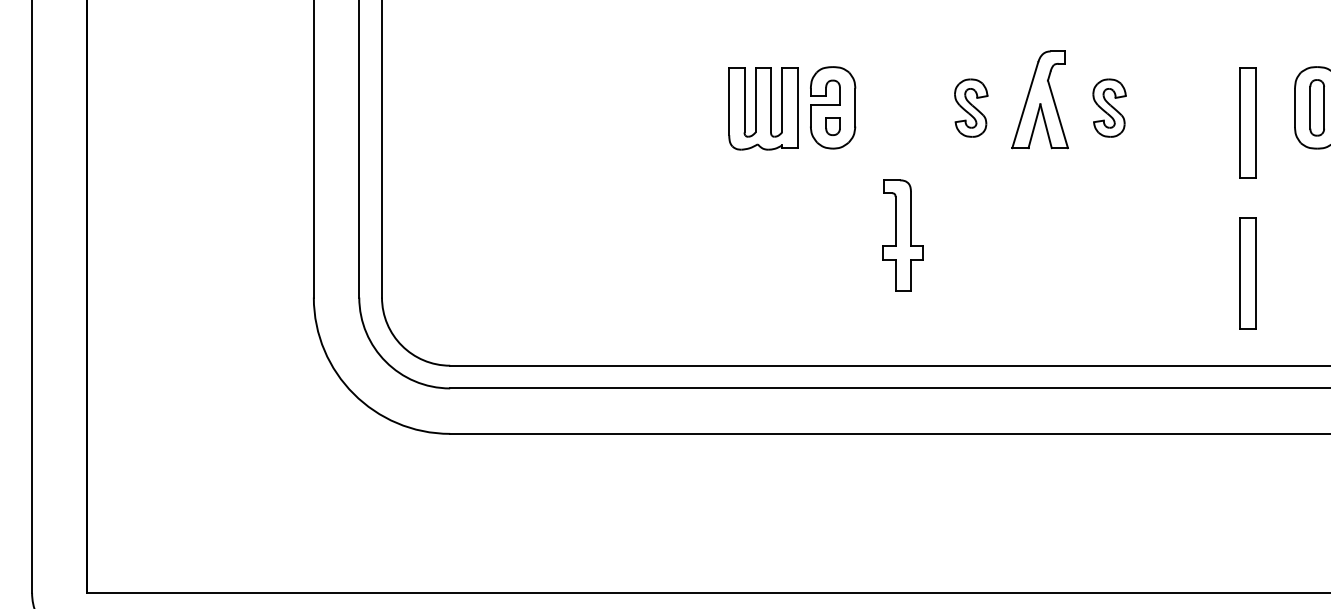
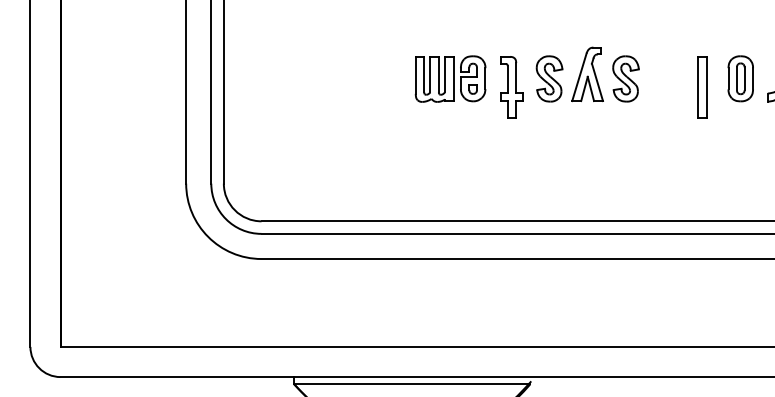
part: (971, 107) -> (549, 78), size x1.43
part: (1108, 107) -> (625, 78), size x1.43
part: (902, 235) -> (511, 87), moved
part: (1247, 273) -> (702, 170), removed

